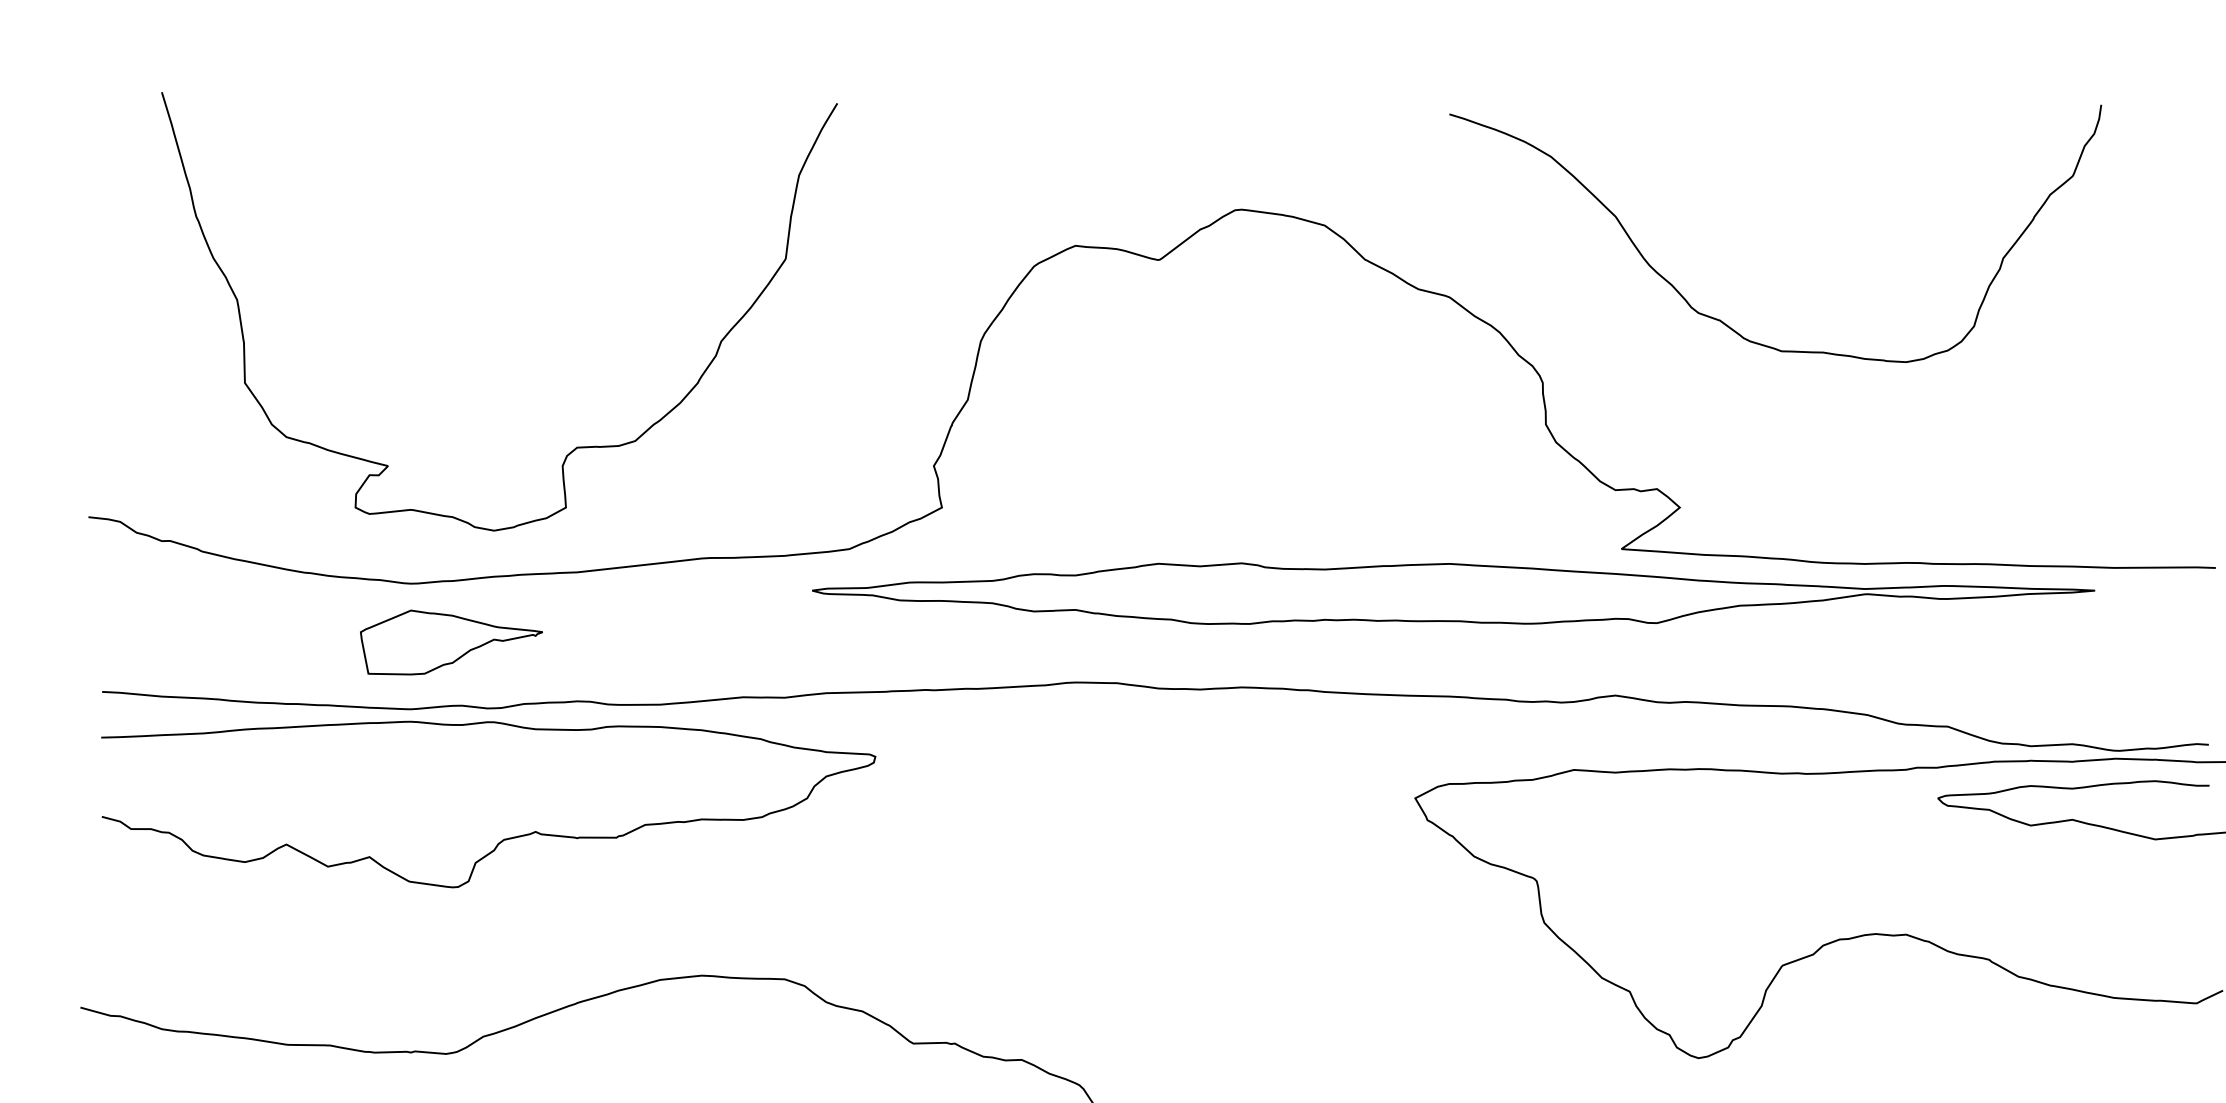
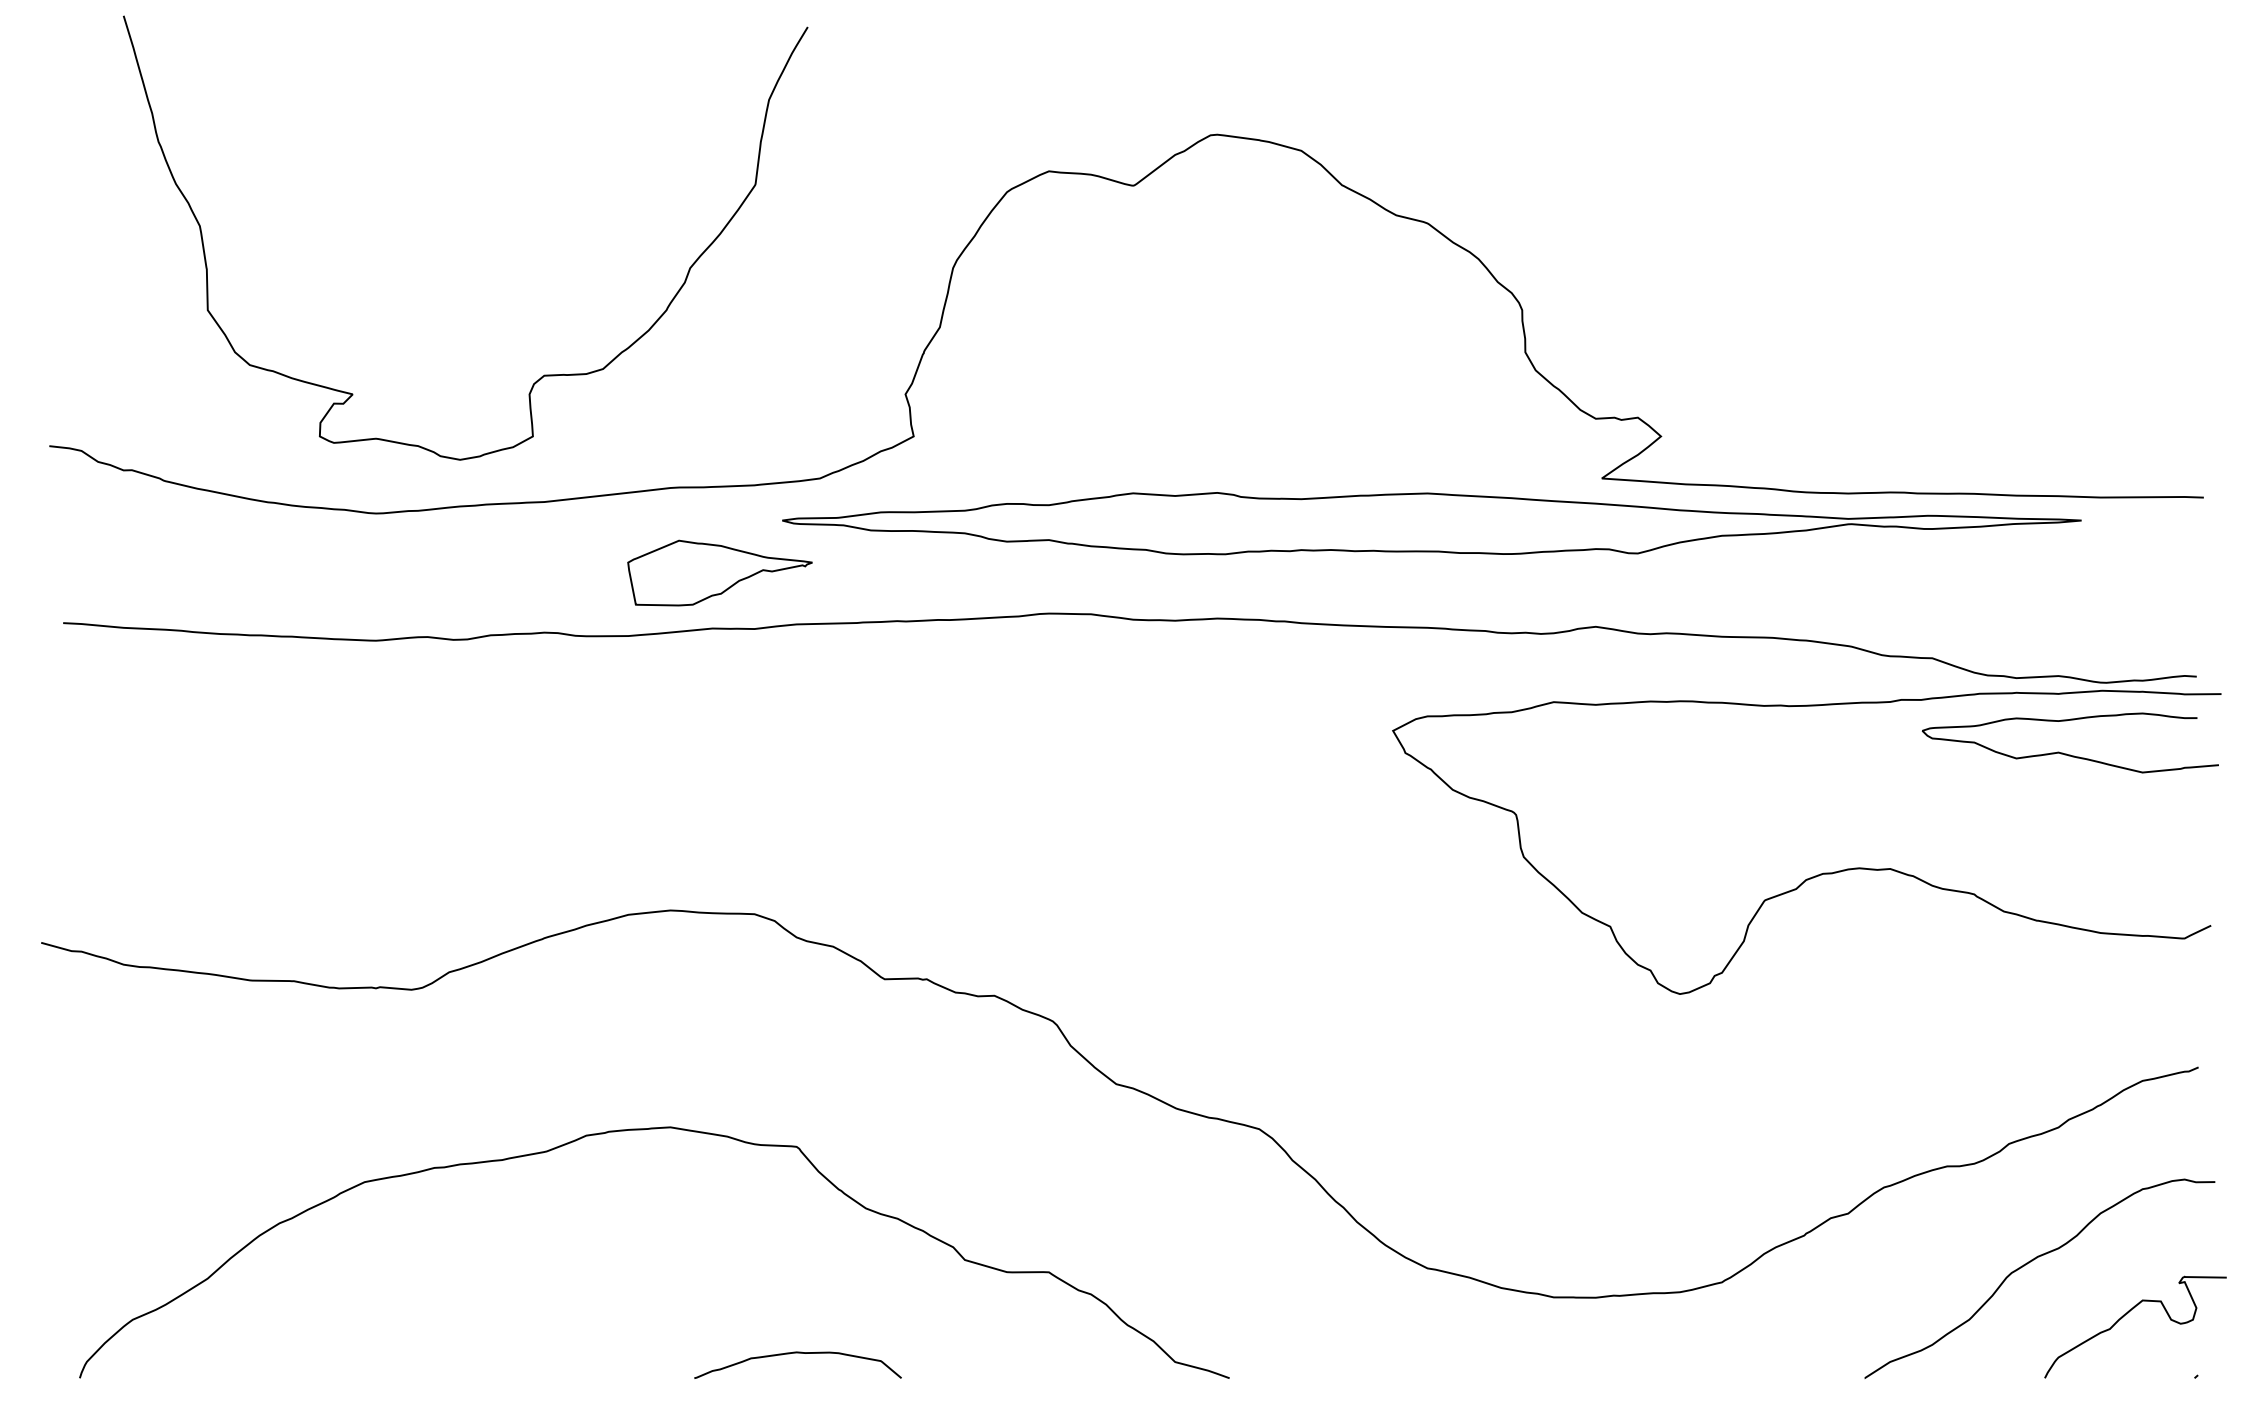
curve: (1719, 319) -> (1701, 245), removed
part: (451, 641) -> (719, 572), moved
curve: (505, 838) -> (471, 771), removed

